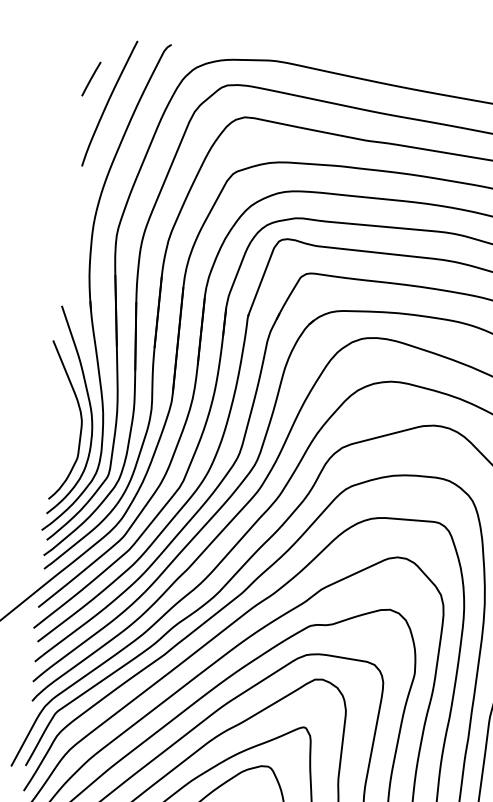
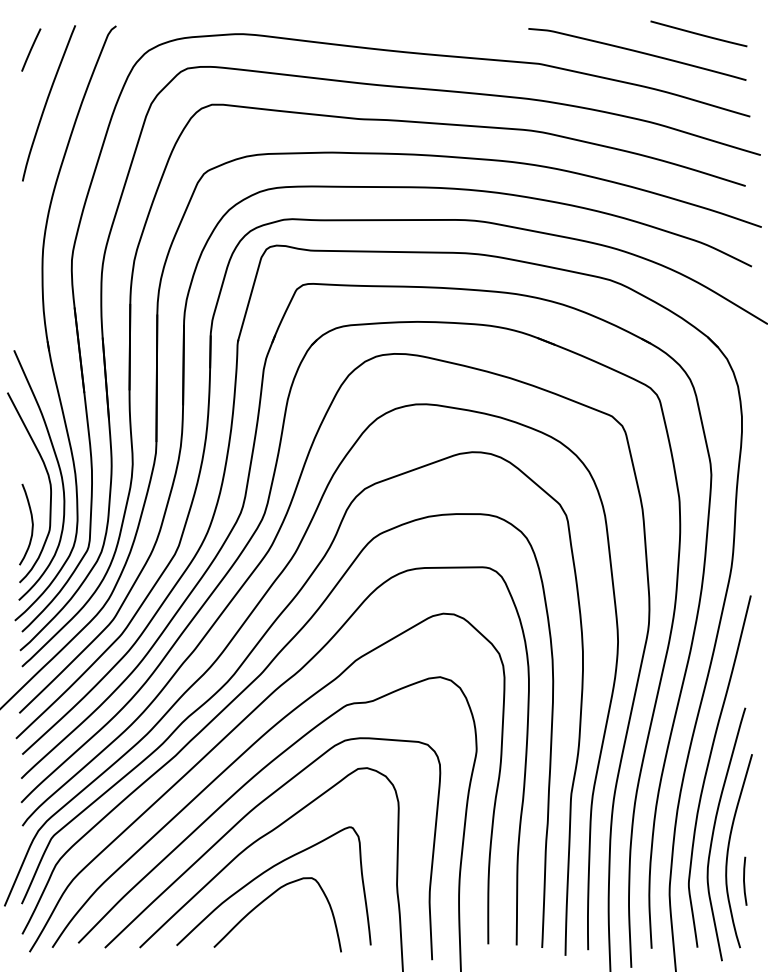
line: (91, 78) -> (31, 49), moved
curve: (62, 450) -> (31, 523), added

